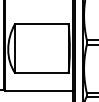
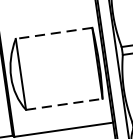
line: (41, 23) -> (53, 33), solid -> dashed
line: (41, 73) -> (63, 104), solid -> dashed

